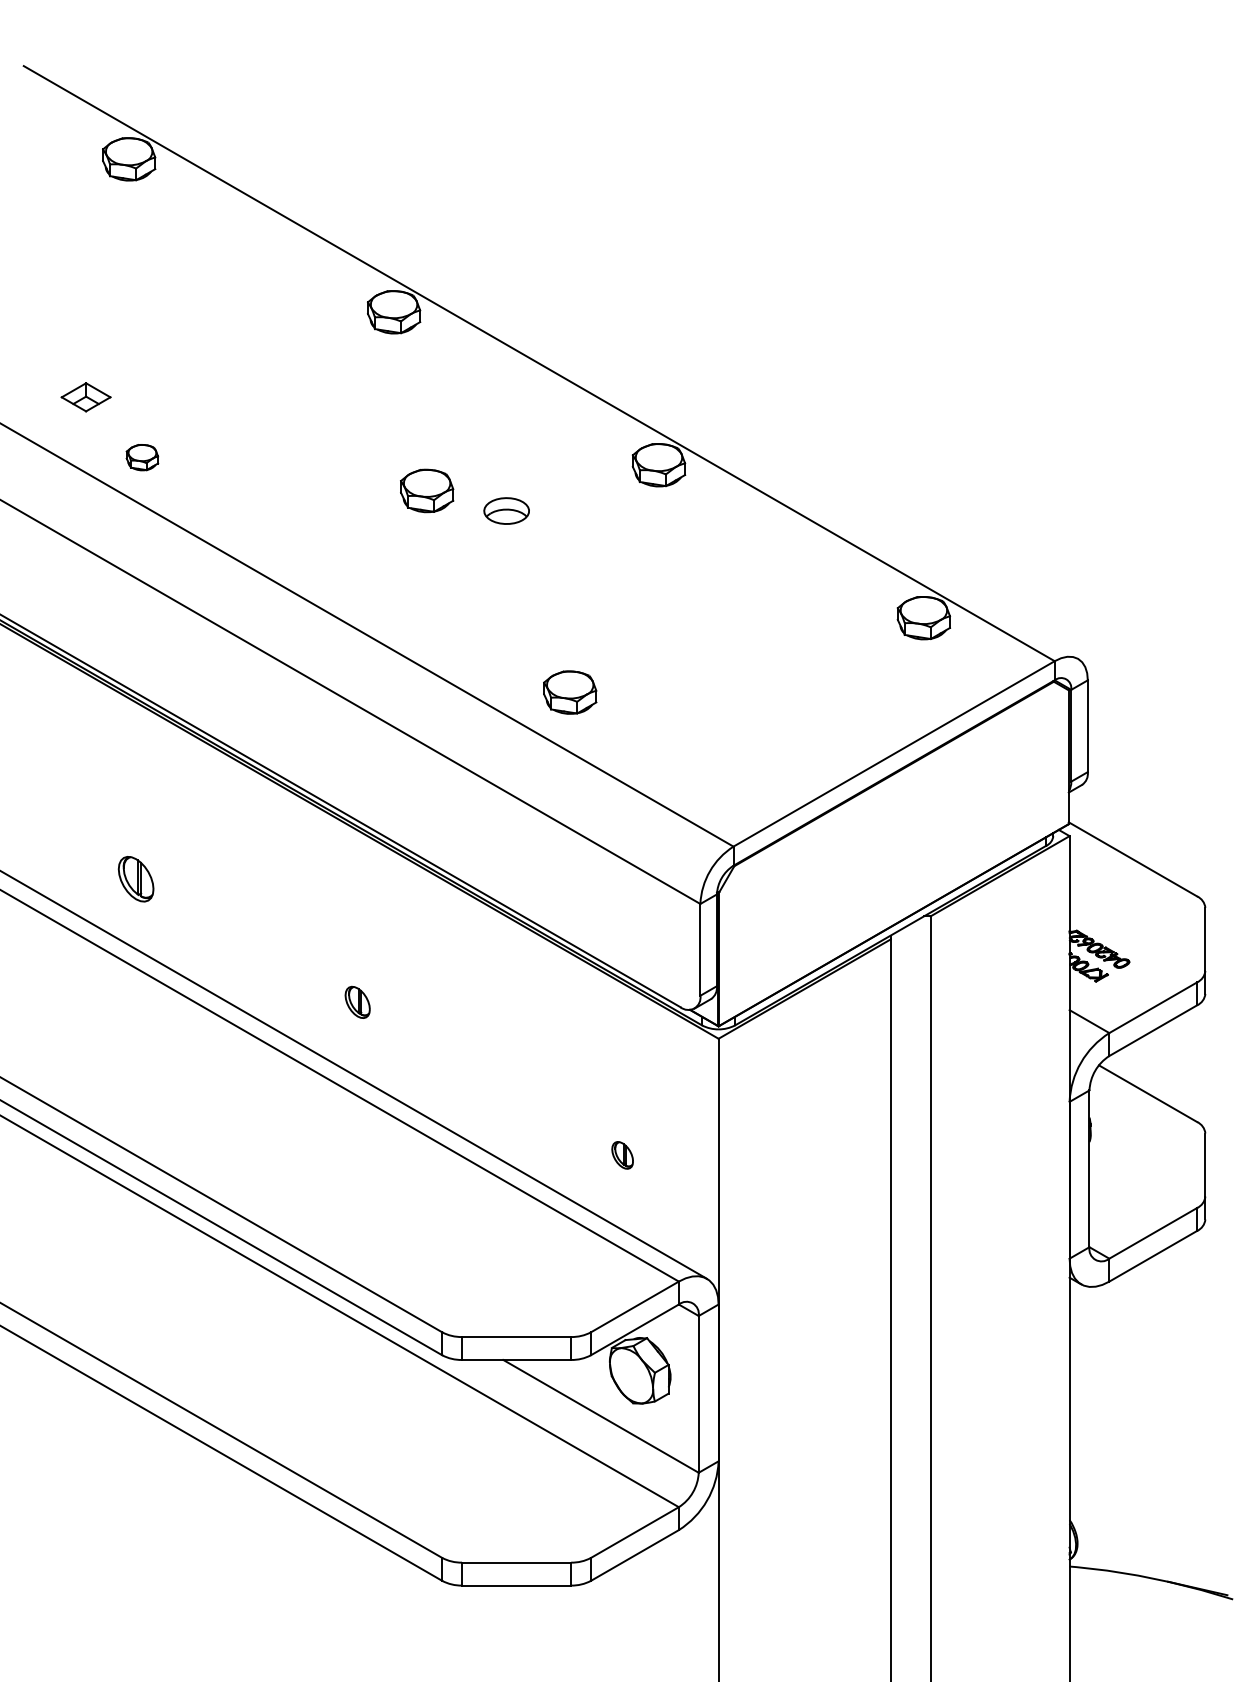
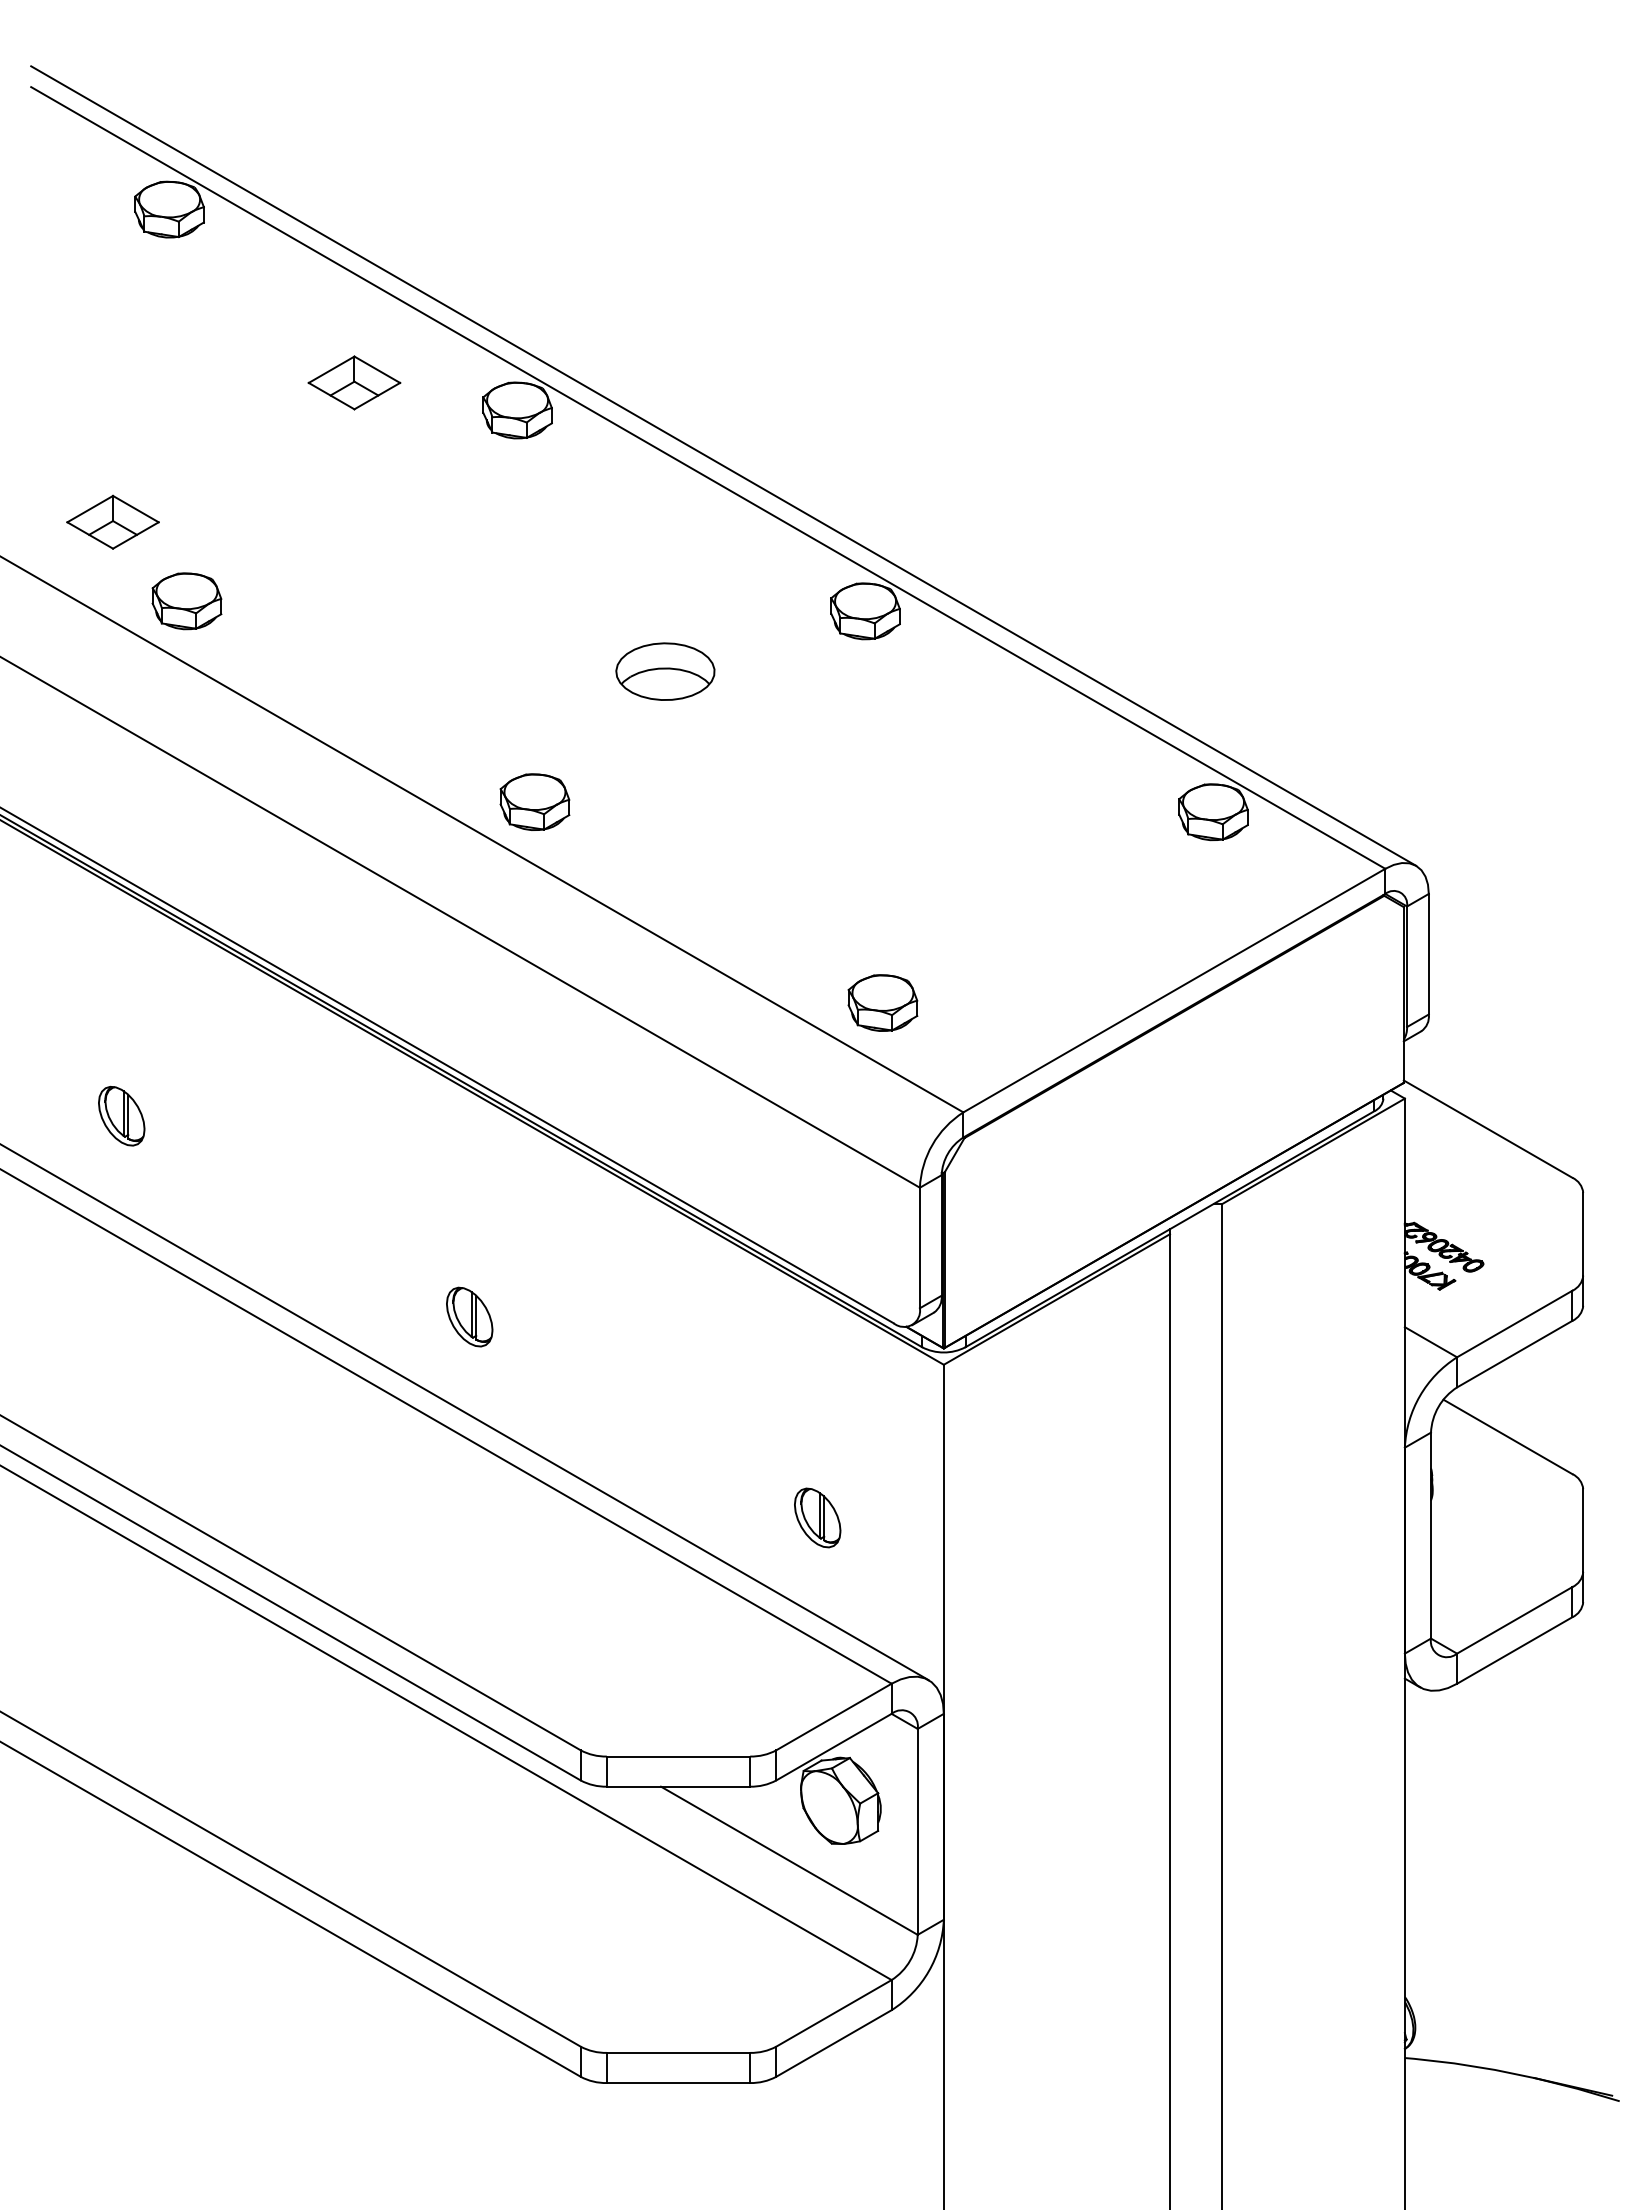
part: (269, 290) -> (354, 382), added
line: (550, 354) -> (723, 465), added
part: (85, 396) -> (112, 521), size x1.43
part: (142, 457) -> (186, 601), size x1.67
part: (426, 490) -> (534, 801), moved
part: (506, 510) -> (665, 671), size x1.67
part: (569, 692) -> (882, 1002), moved
part: (135, 878) -> (121, 1115), moved
part: (357, 1002) -> (469, 1316), size x1.43
part: (622, 1155) -> (817, 1517), size x1.67

